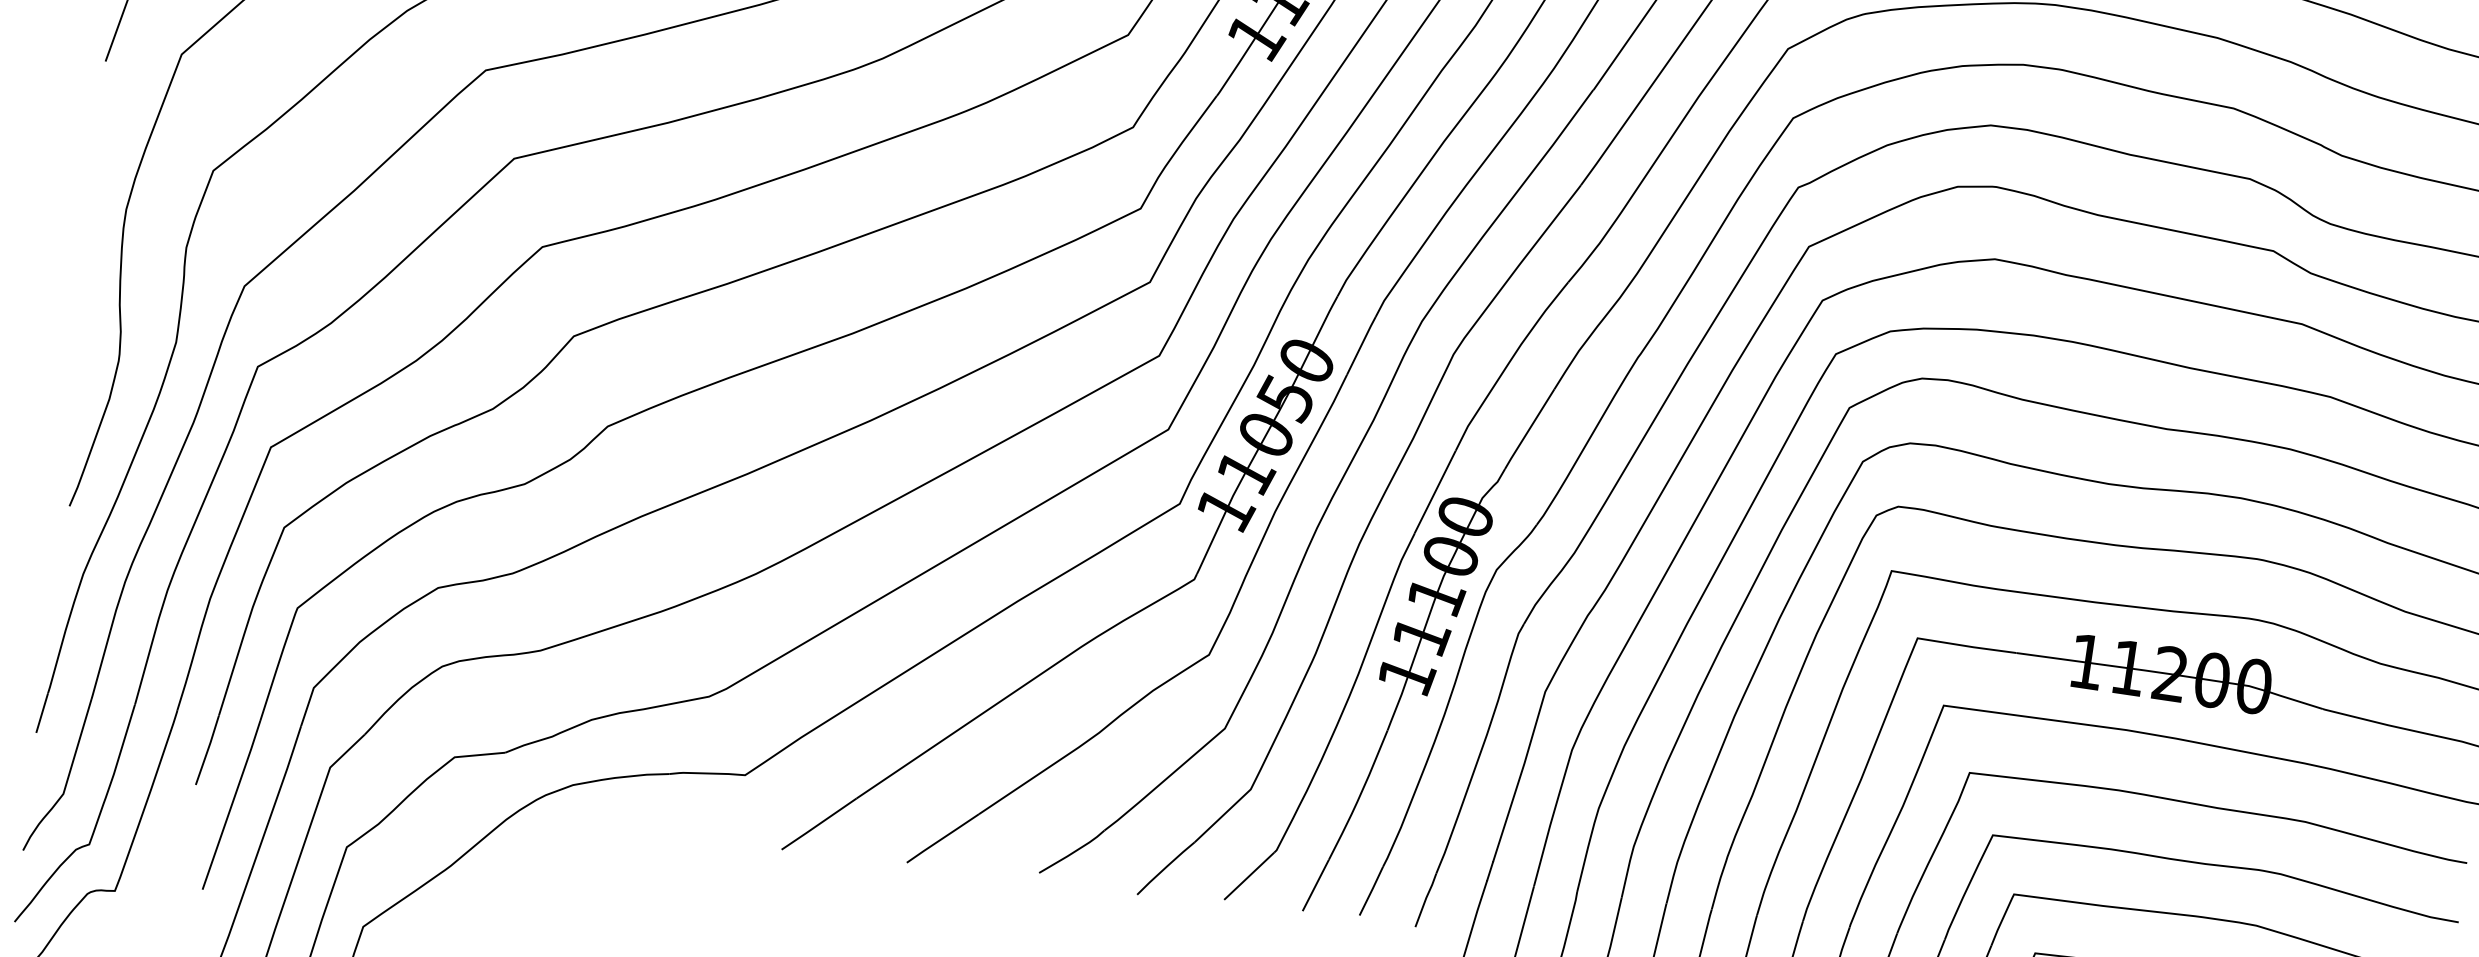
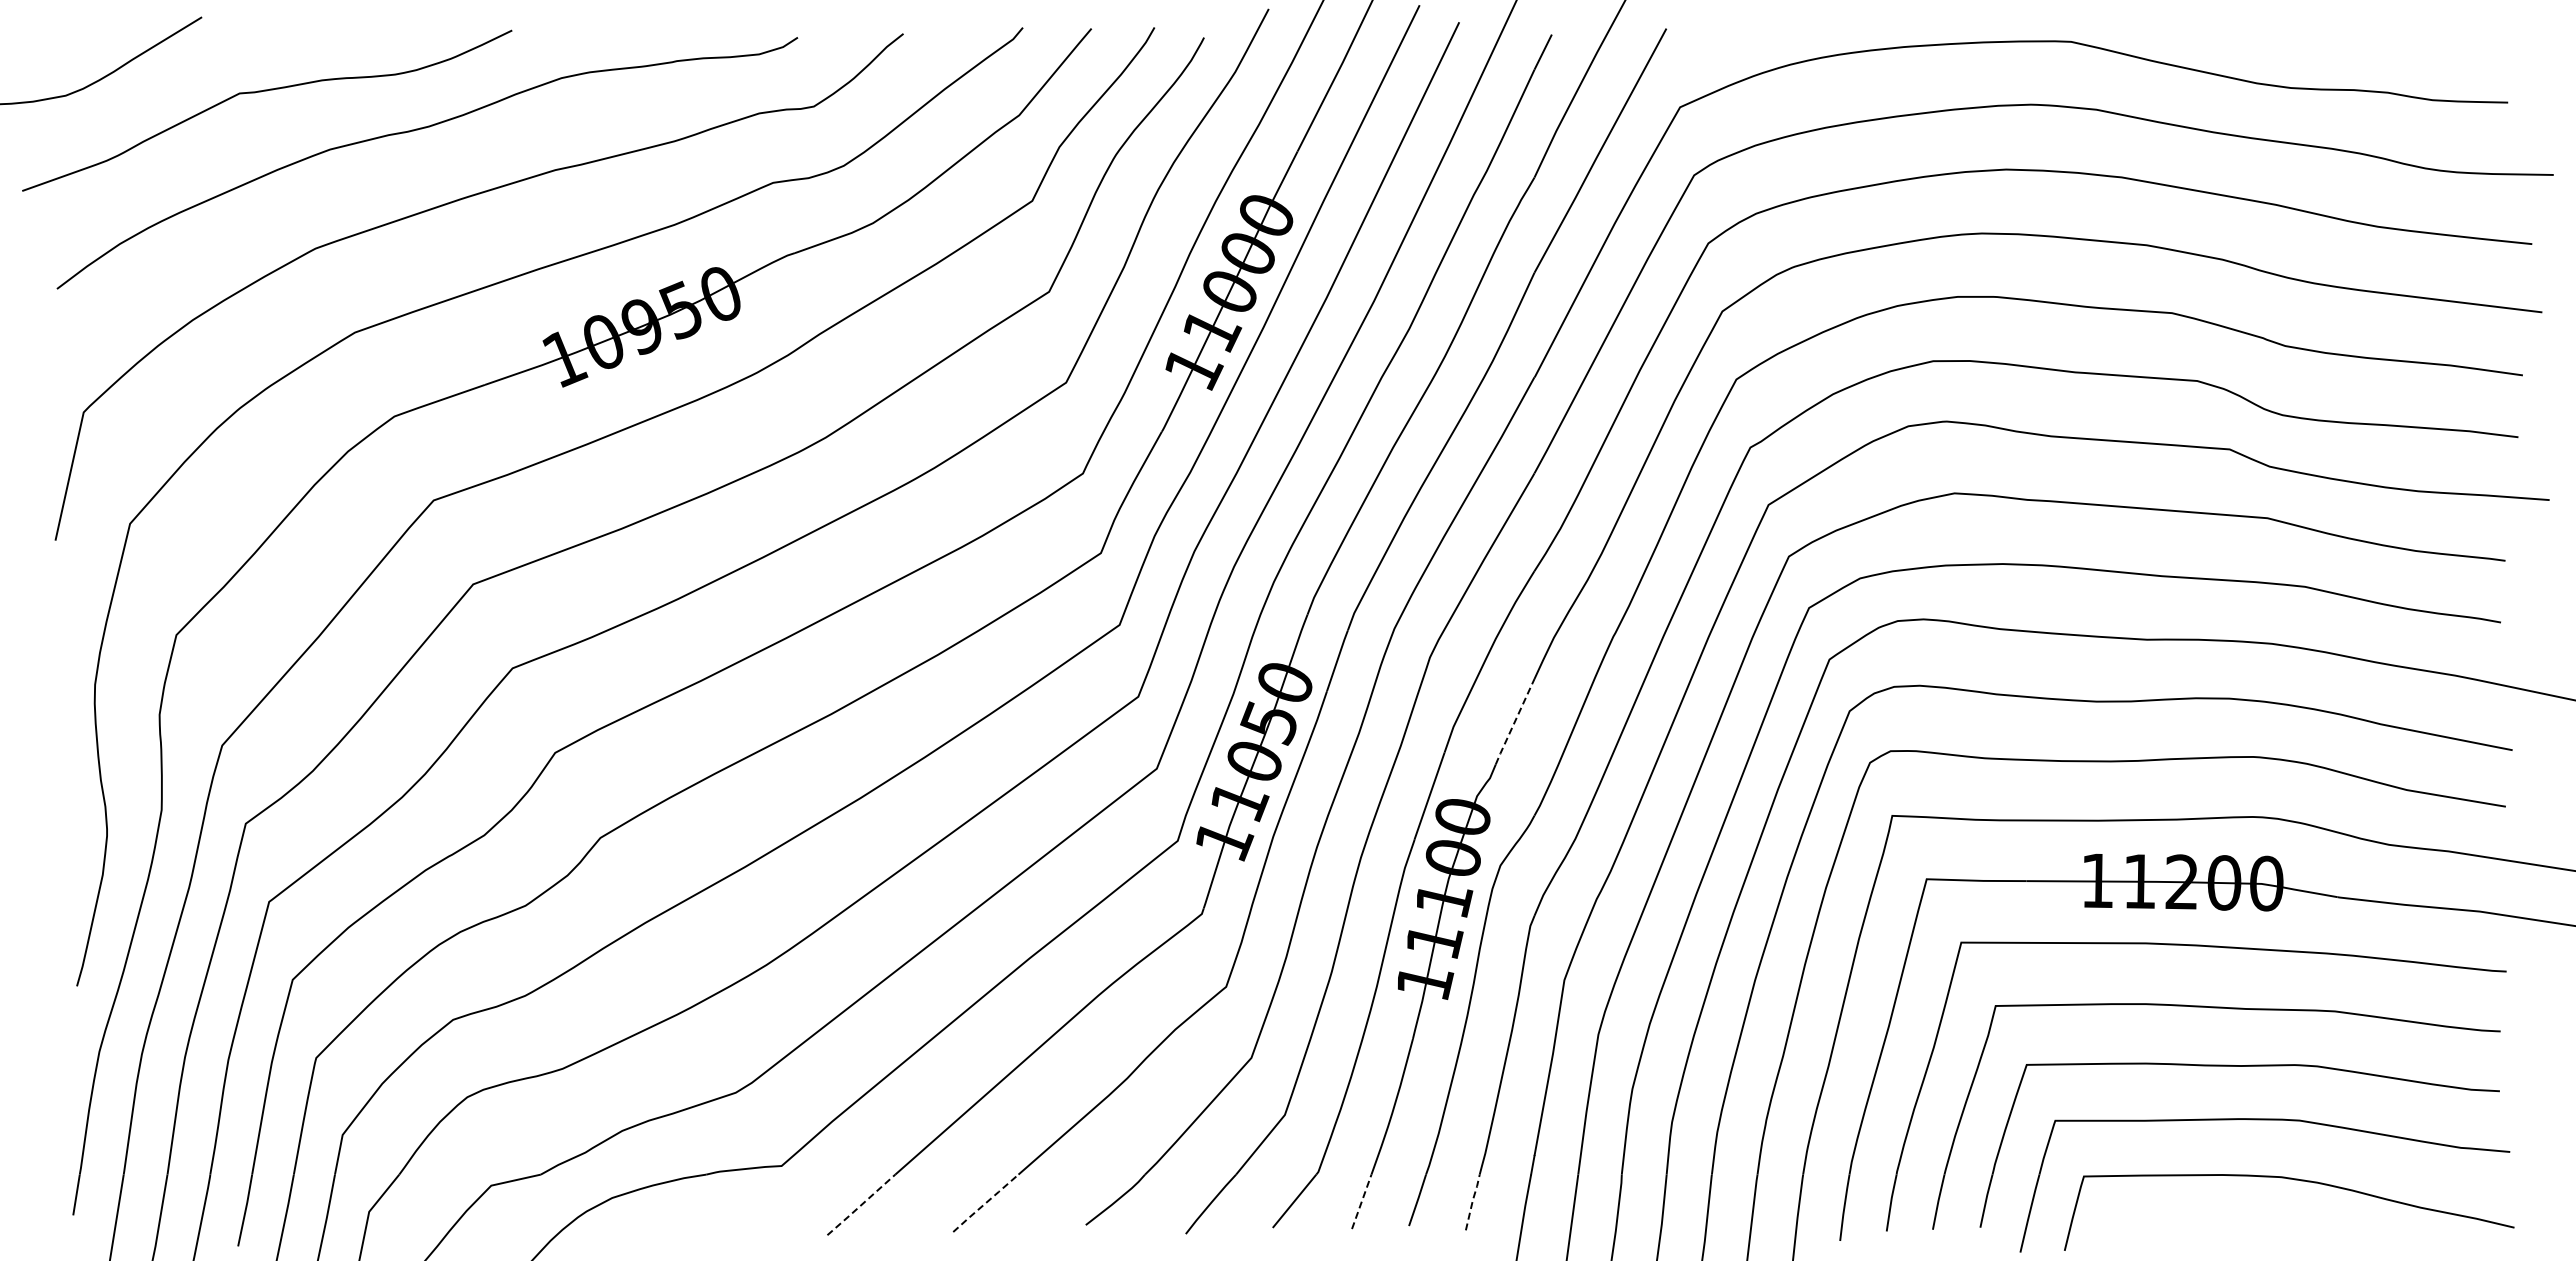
line: (1530, 428) -> (1515, 721), solid -> dashed
line: (819, 824) -> (861, 1205), solid -> dashed
line: (943, 837) -> (986, 1202), solid -> dashed
line: (1315, 885) -> (1361, 1201), solid -> dashed
line: (1425, 898) -> (1472, 1200), solid -> dashed

